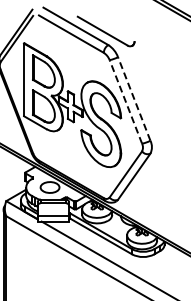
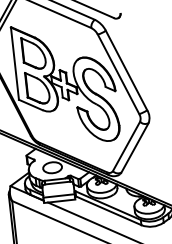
line: (134, 98) -> (126, 70), dashed -> solid
line: (125, 101) -> (118, 73), dashed -> solid

